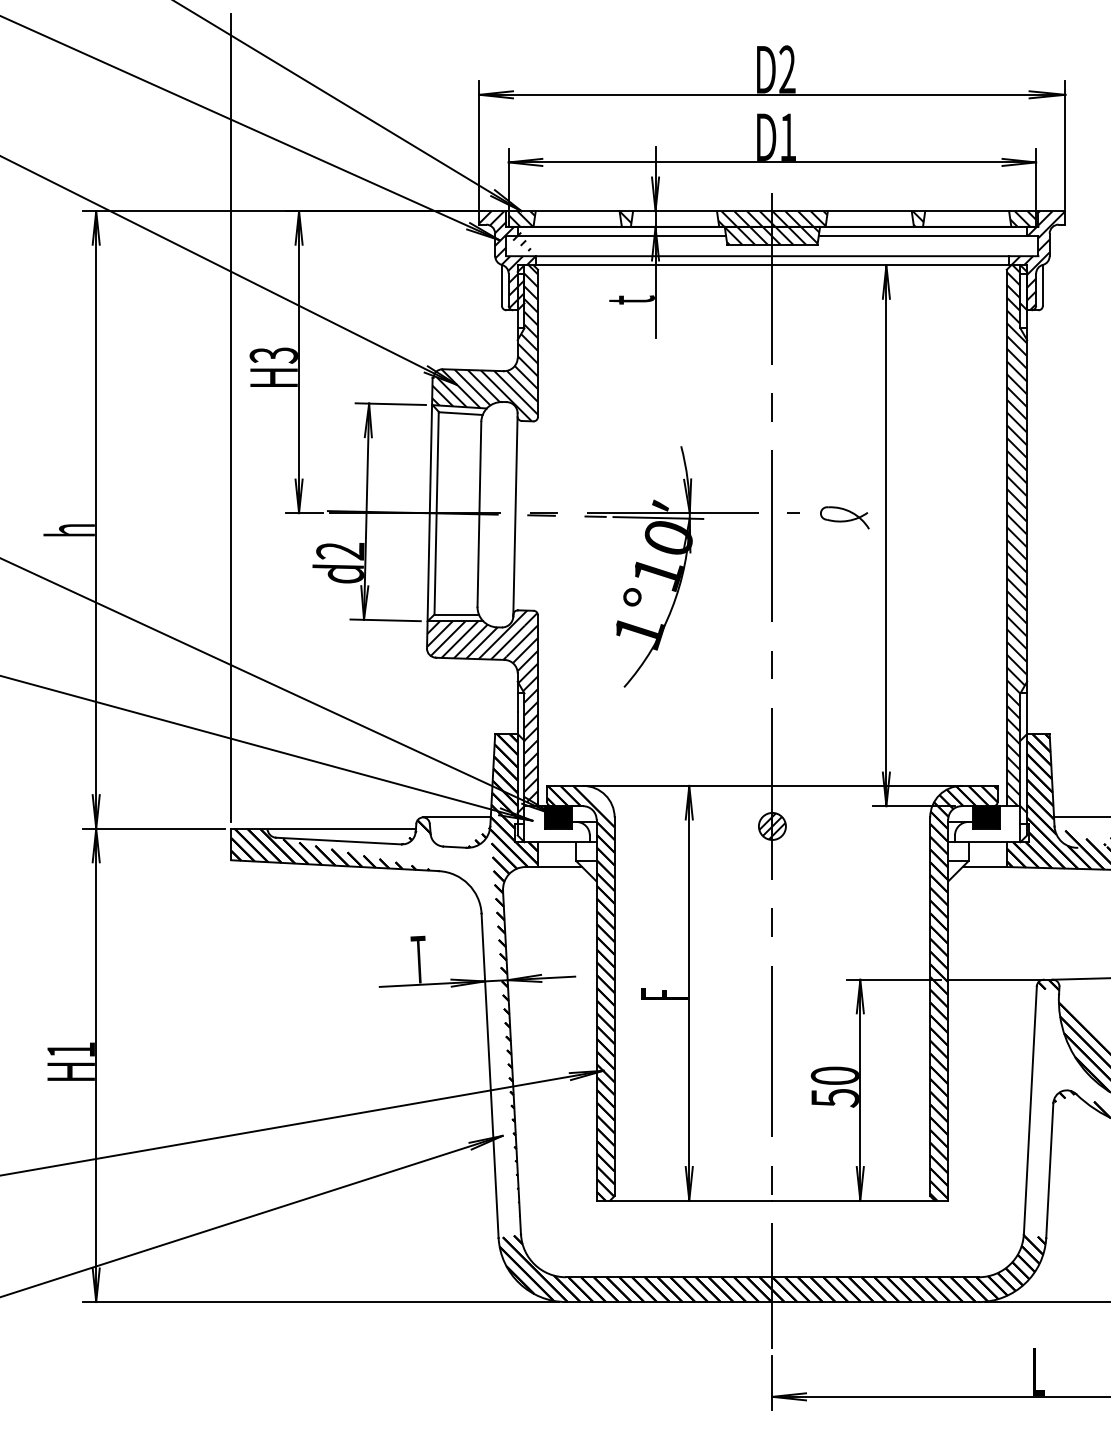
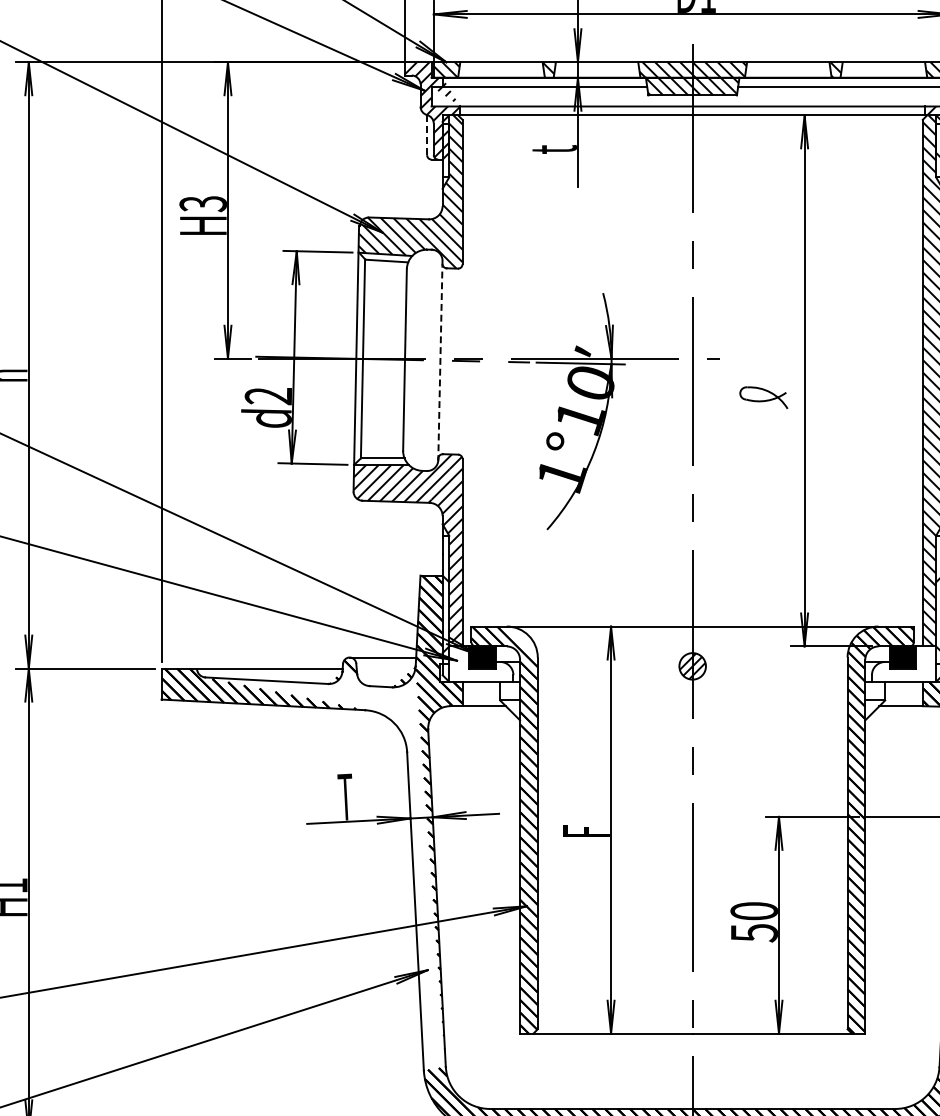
line: (501, 286) -> (426, 136), solid -> dashed
line: (515, 514) -> (440, 360), solid -> dashed
part: (844, 517) -> (763, 397), moved

